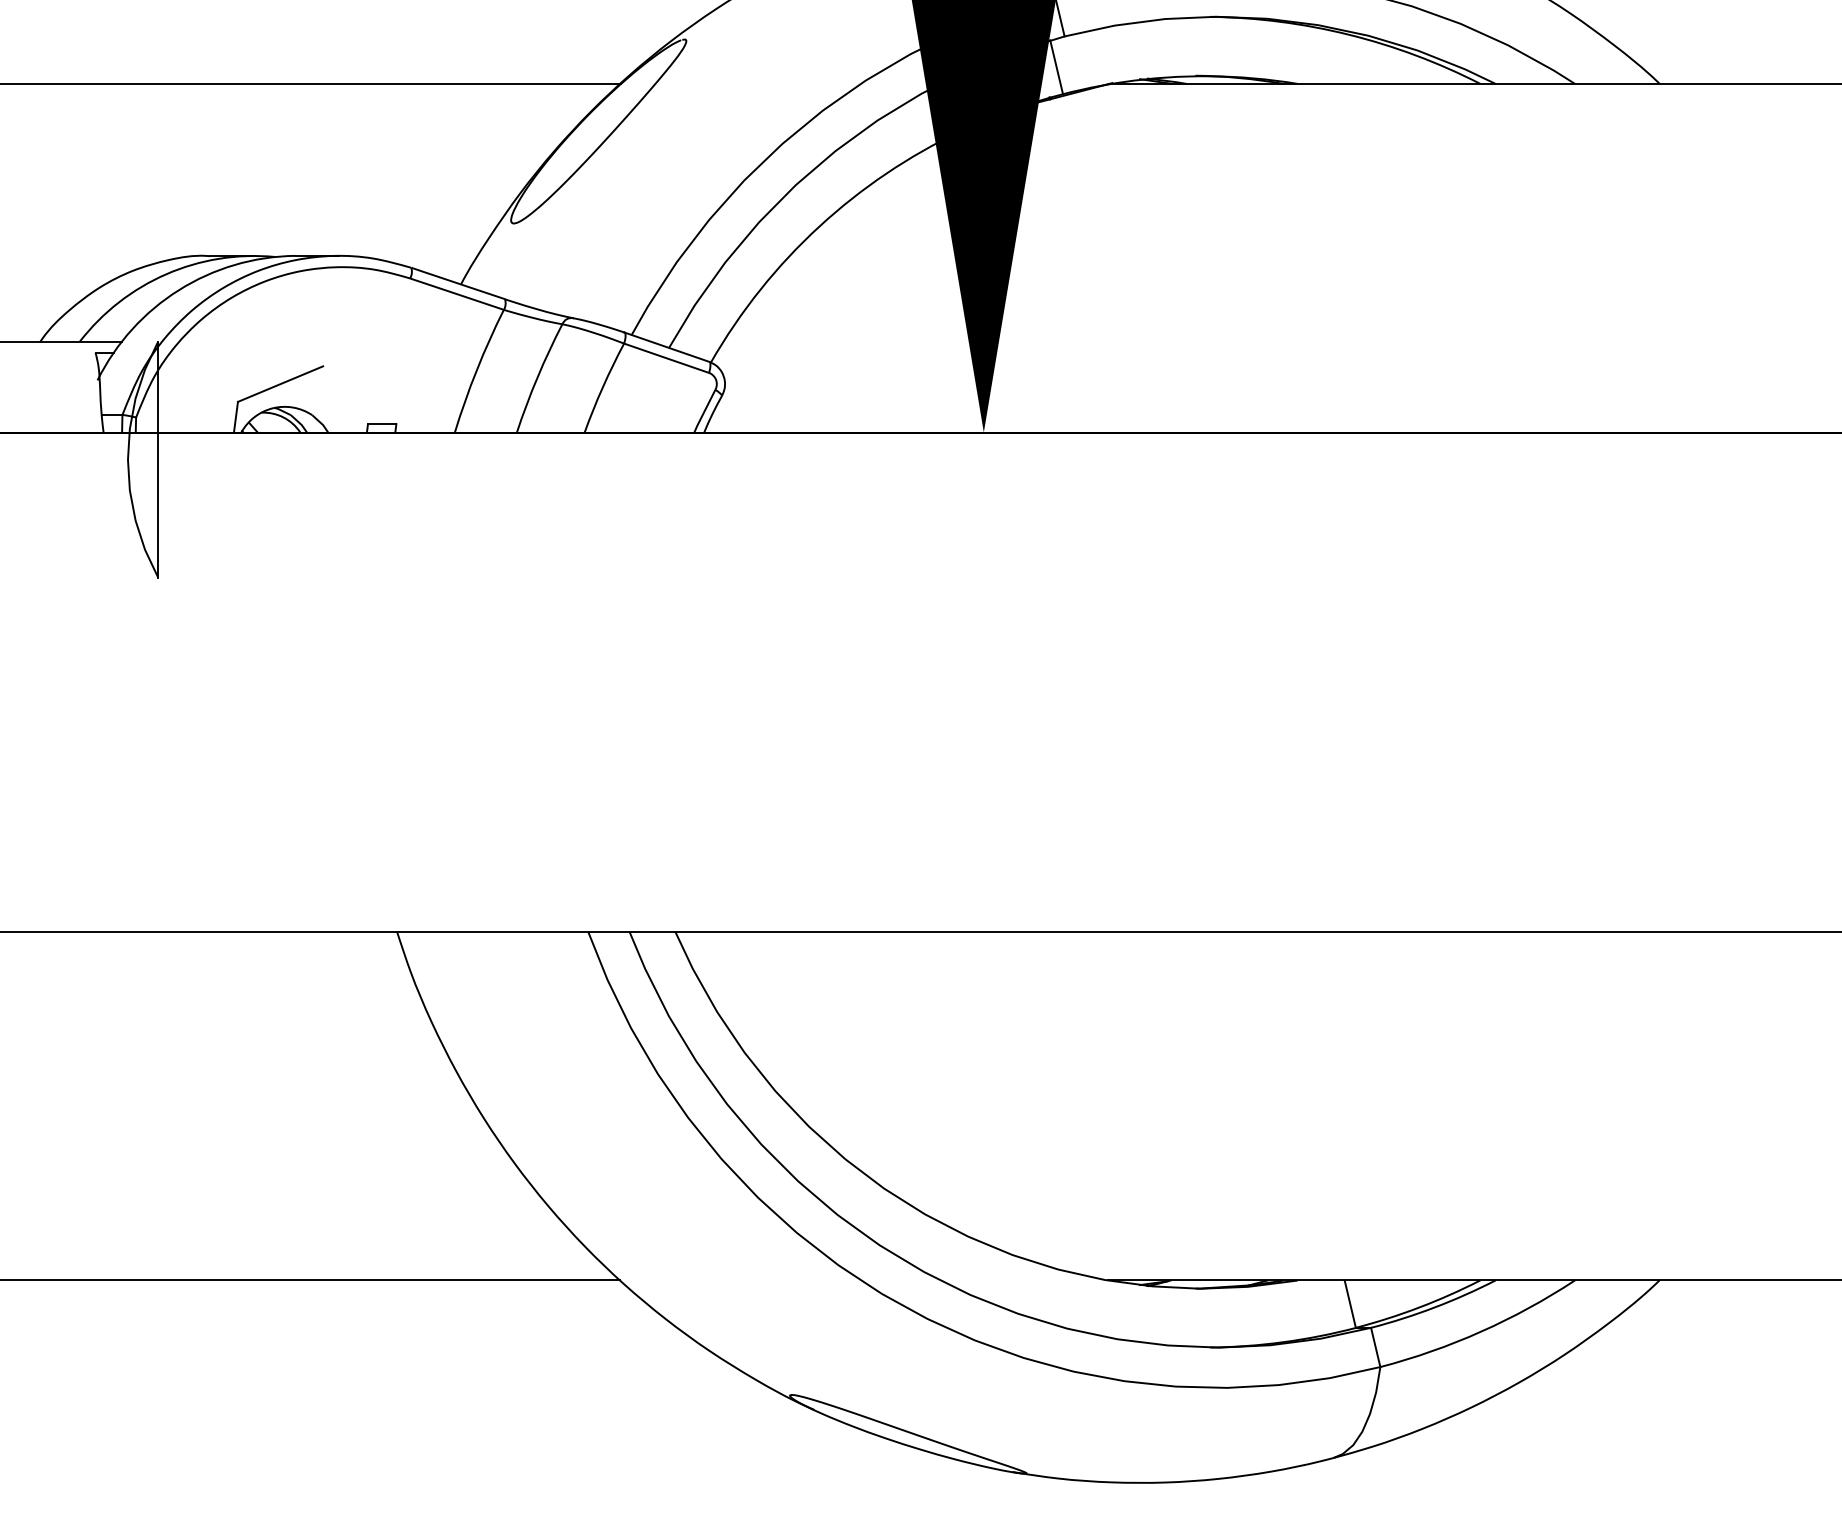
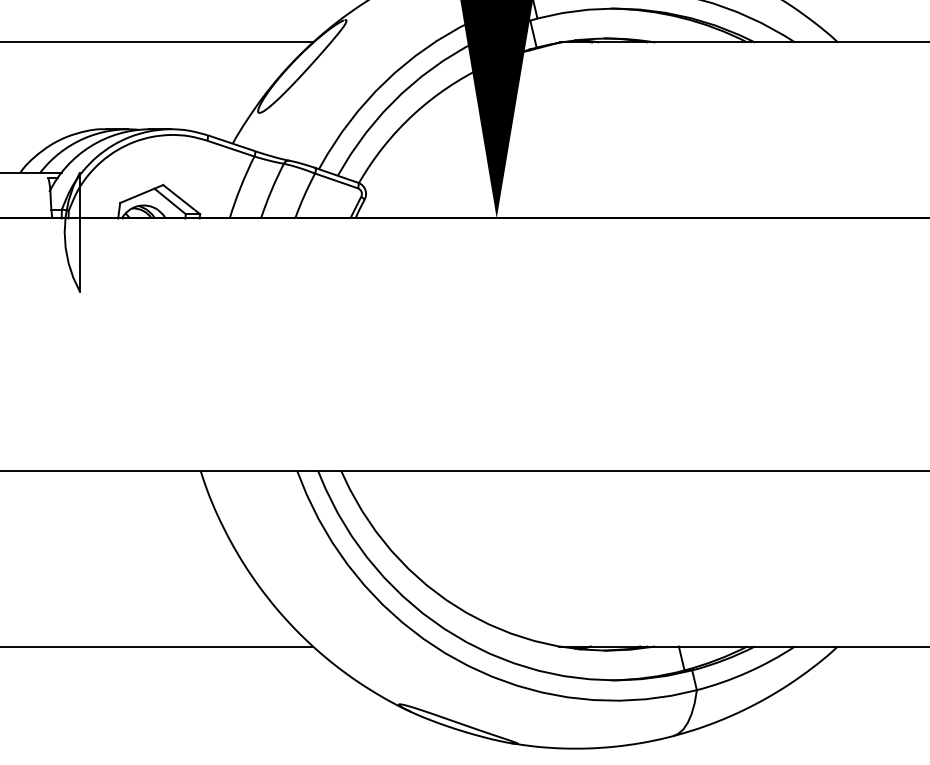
line: (359, 394) -> (181, 199), added
line: (335, 398) -> (169, 201), added

